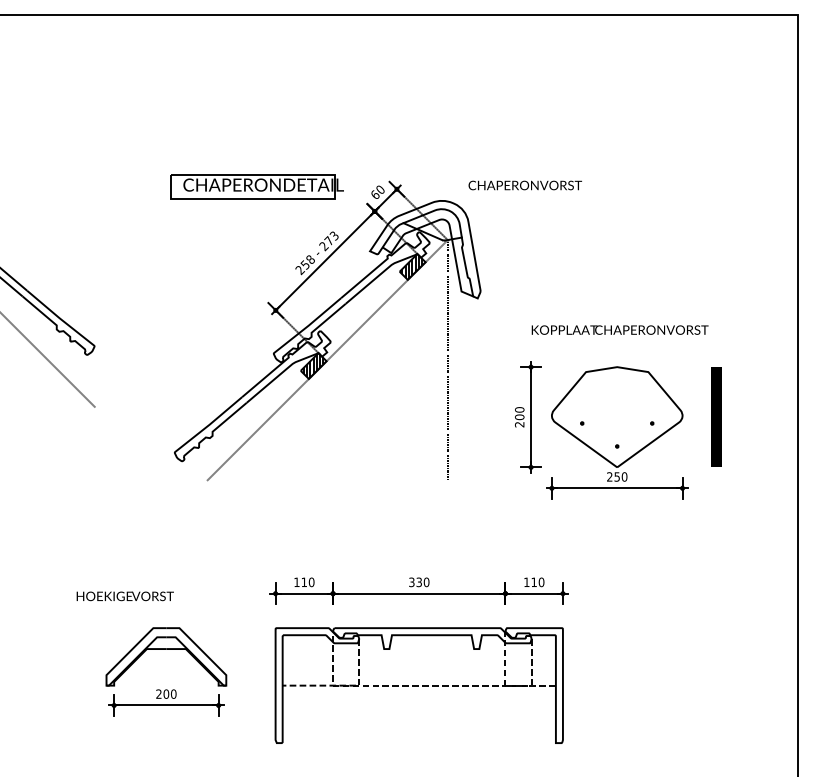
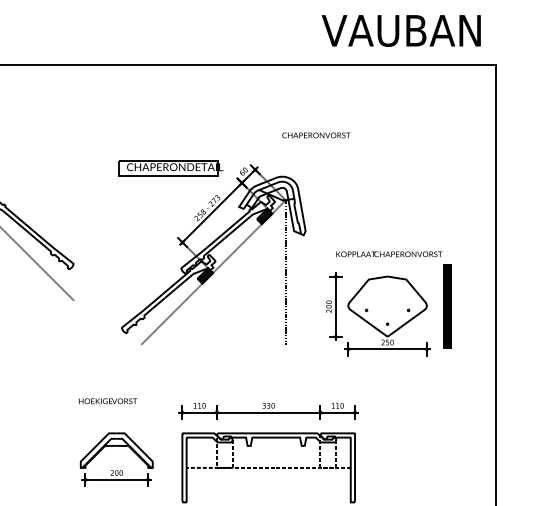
text: (525, 185) -> (316, 135), moved
part: (715, 415) -> (446, 305), size x1.4
text: (125, 596) -> (108, 401), moved

